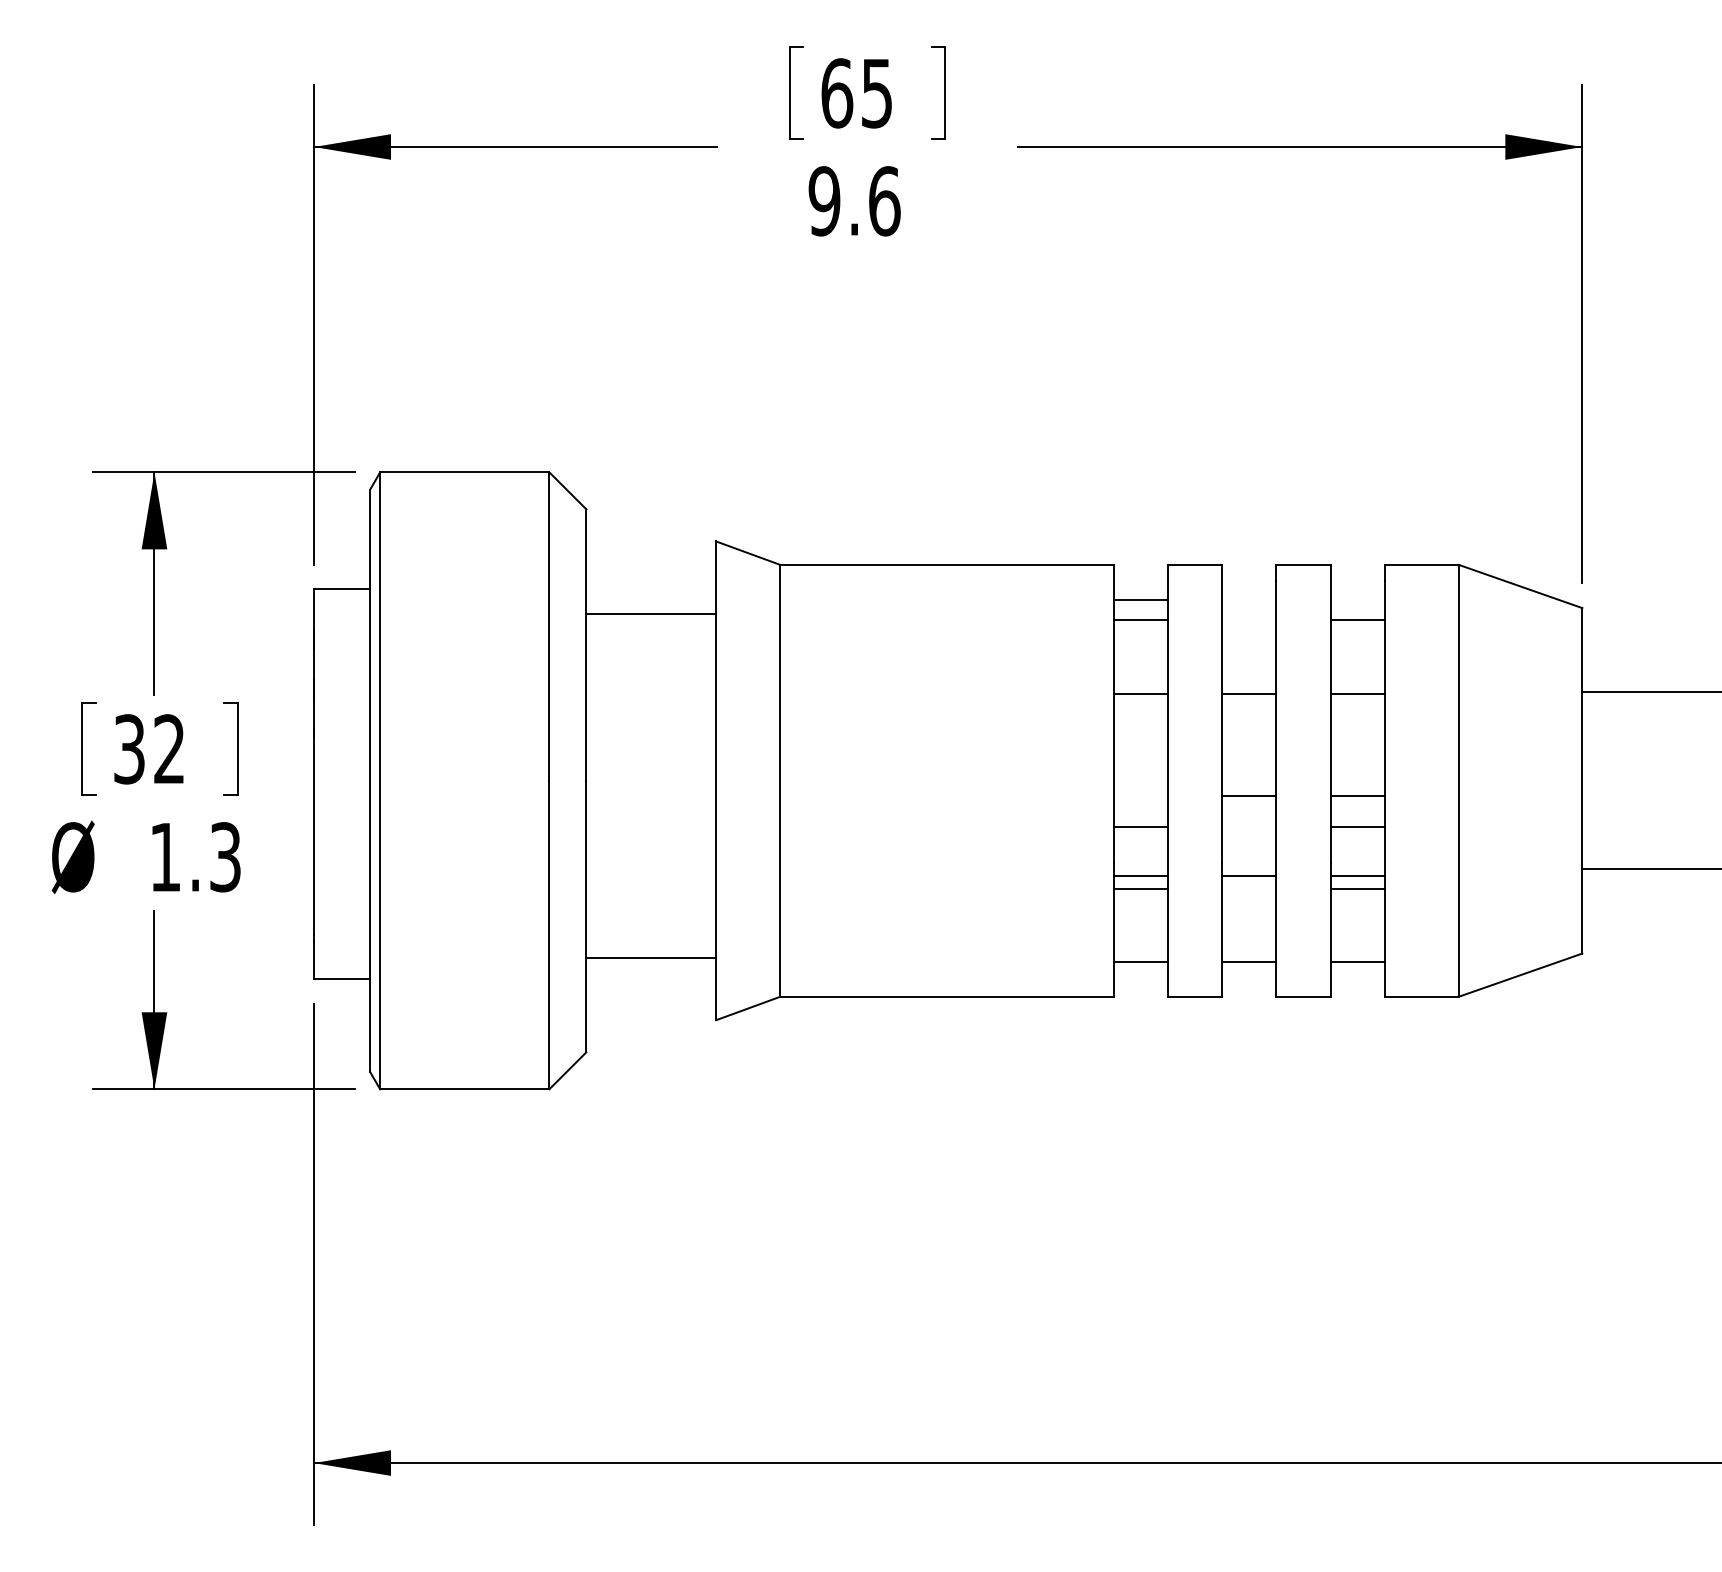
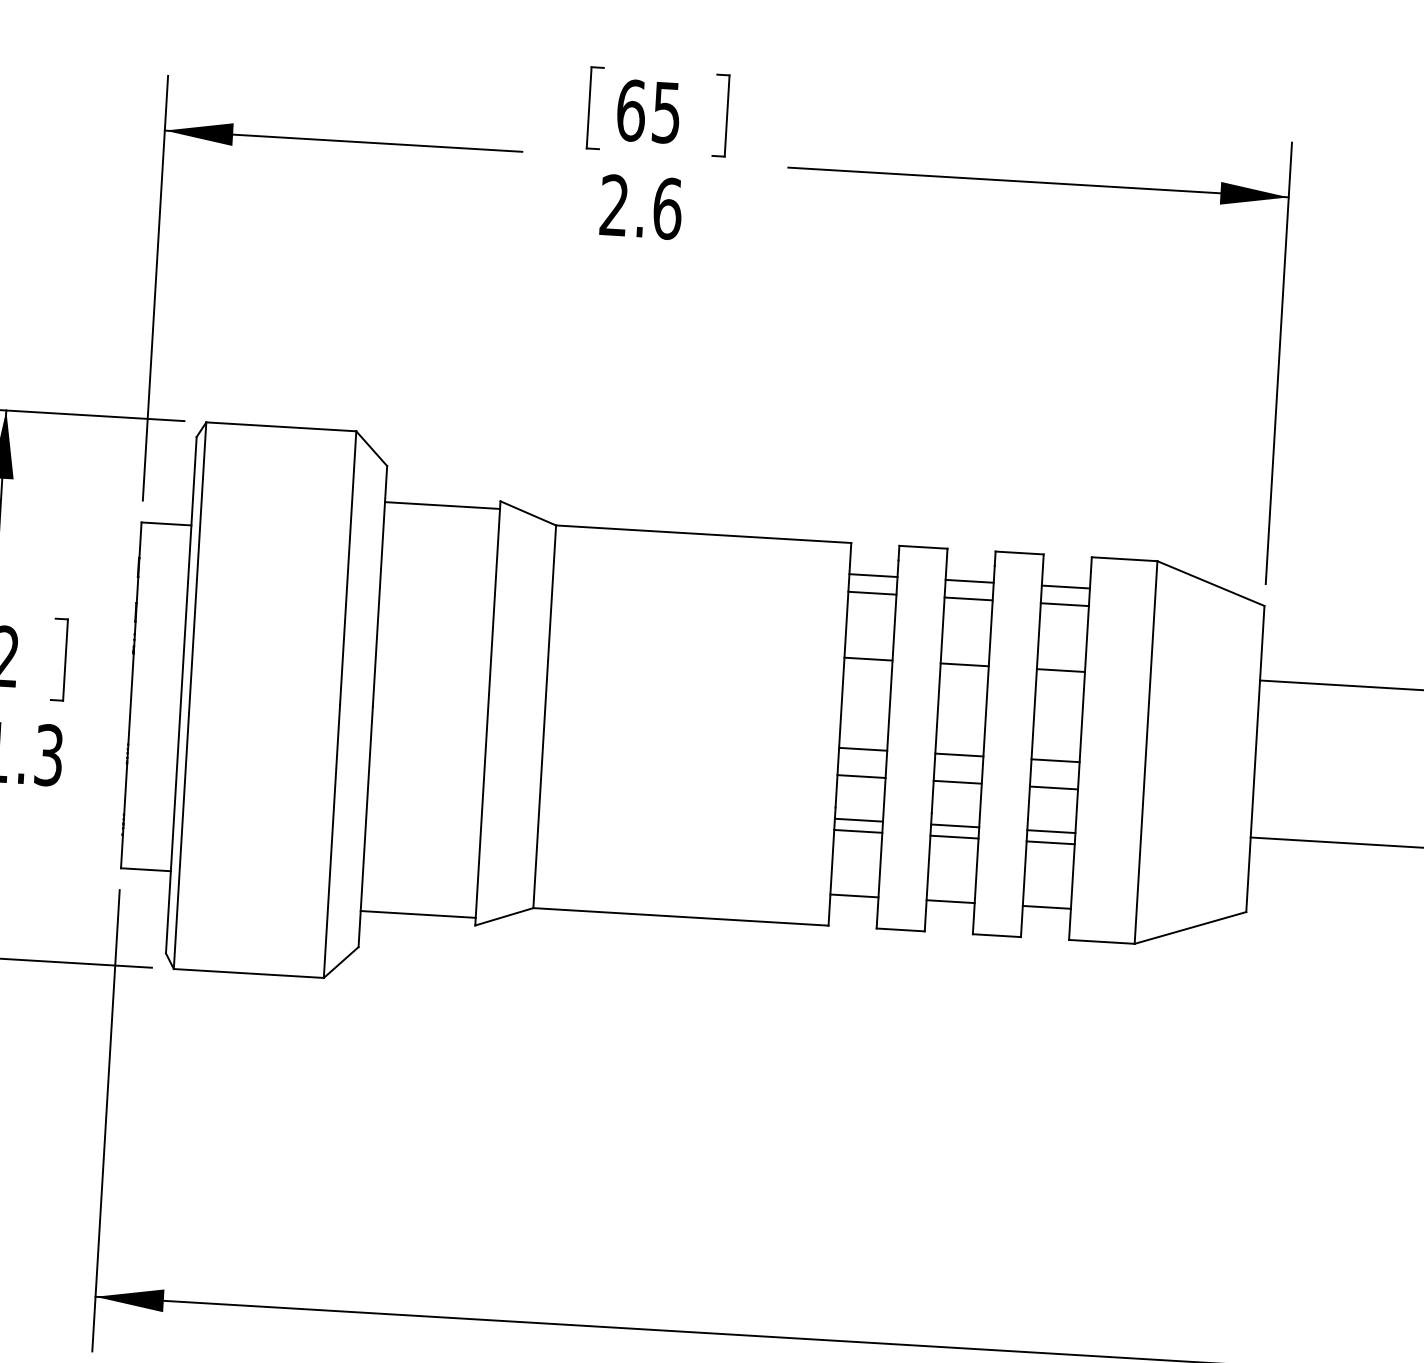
text: (824, 201) -> (614, 205), 9.6 -> 2.6
line: (1249, 600) -> (969, 581), added
line: (1357, 600) -> (1065, 587), added
line: (651, 614) -> (442, 505), moved
line: (1249, 620) -> (968, 599), added
line: (1140, 796) -> (863, 749), added
line: (1249, 826) -> (958, 781), added
line: (1249, 888) -> (954, 836), added
line: (651, 957) -> (418, 914), moved

